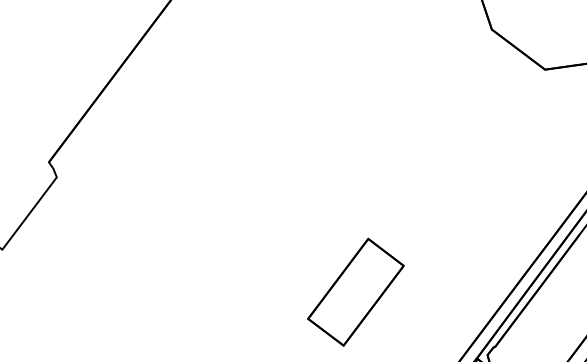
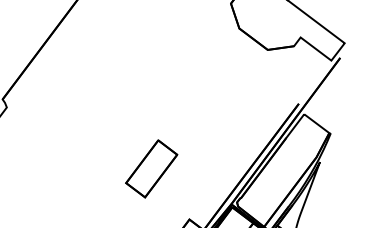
part: (355, 291) -> (151, 168), moved

